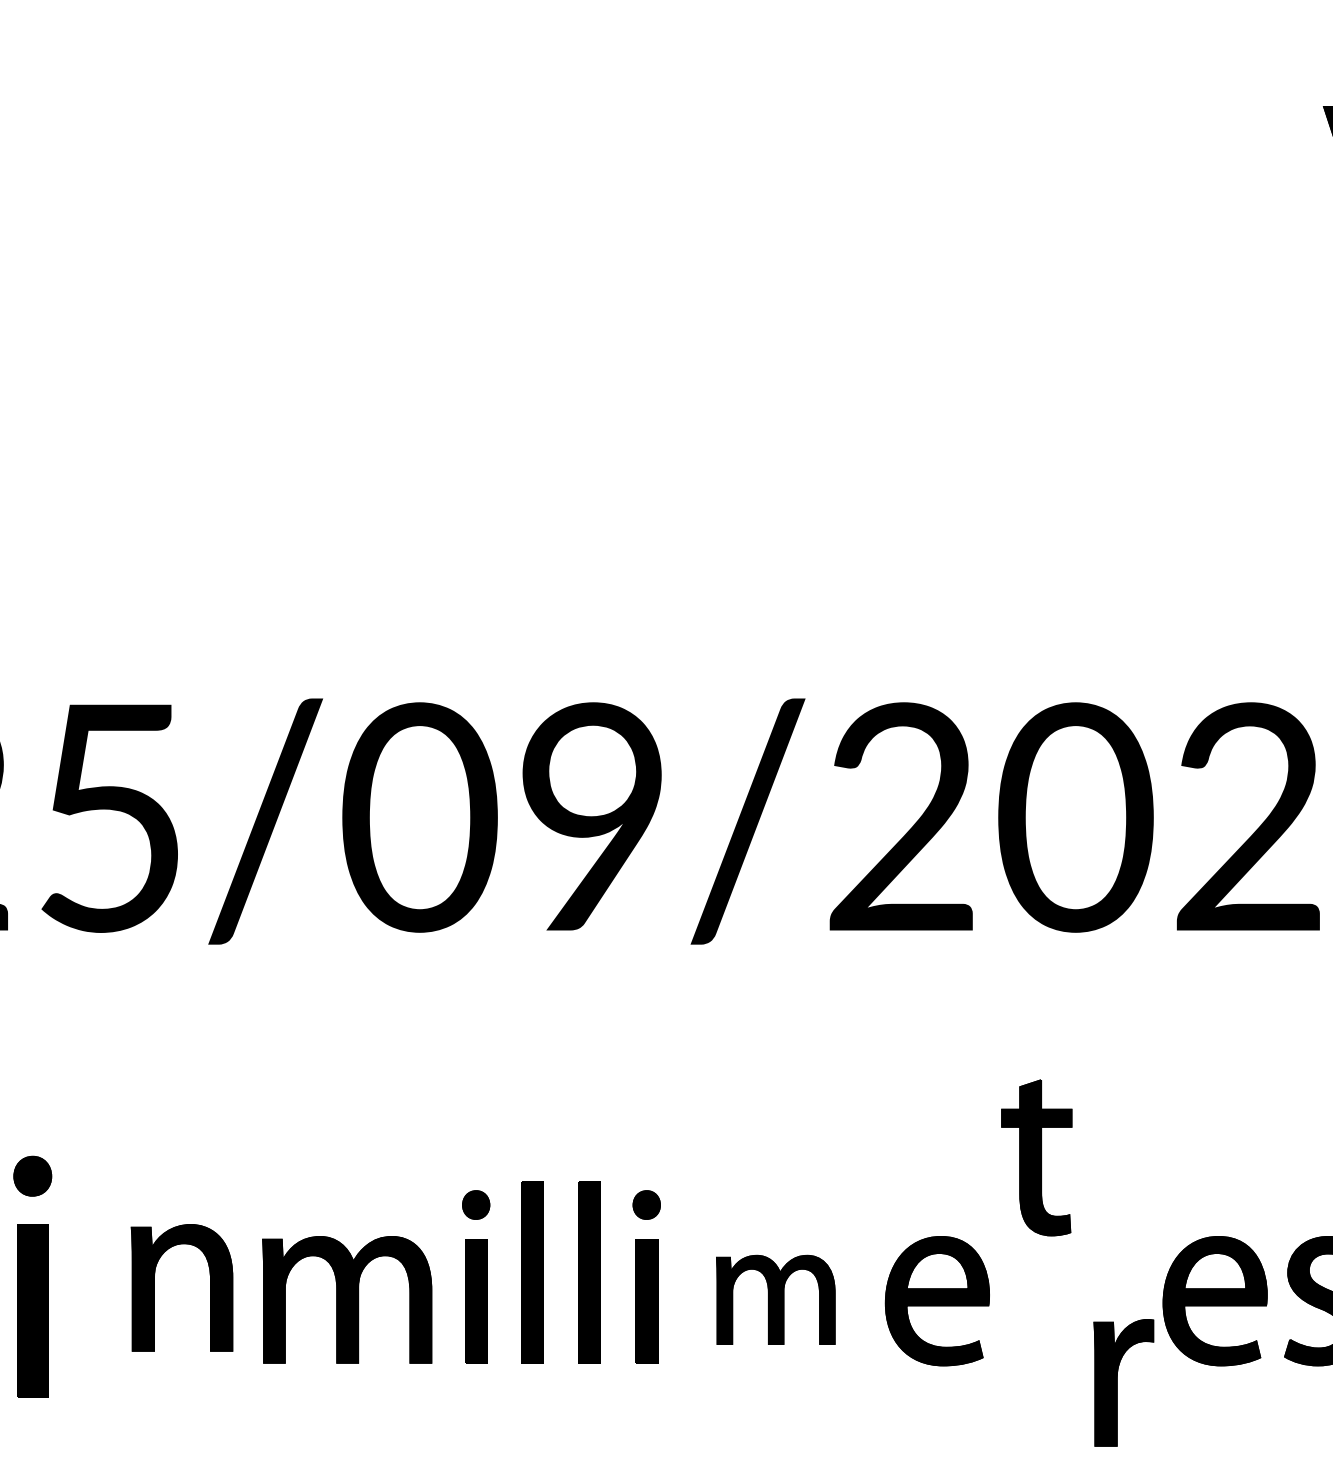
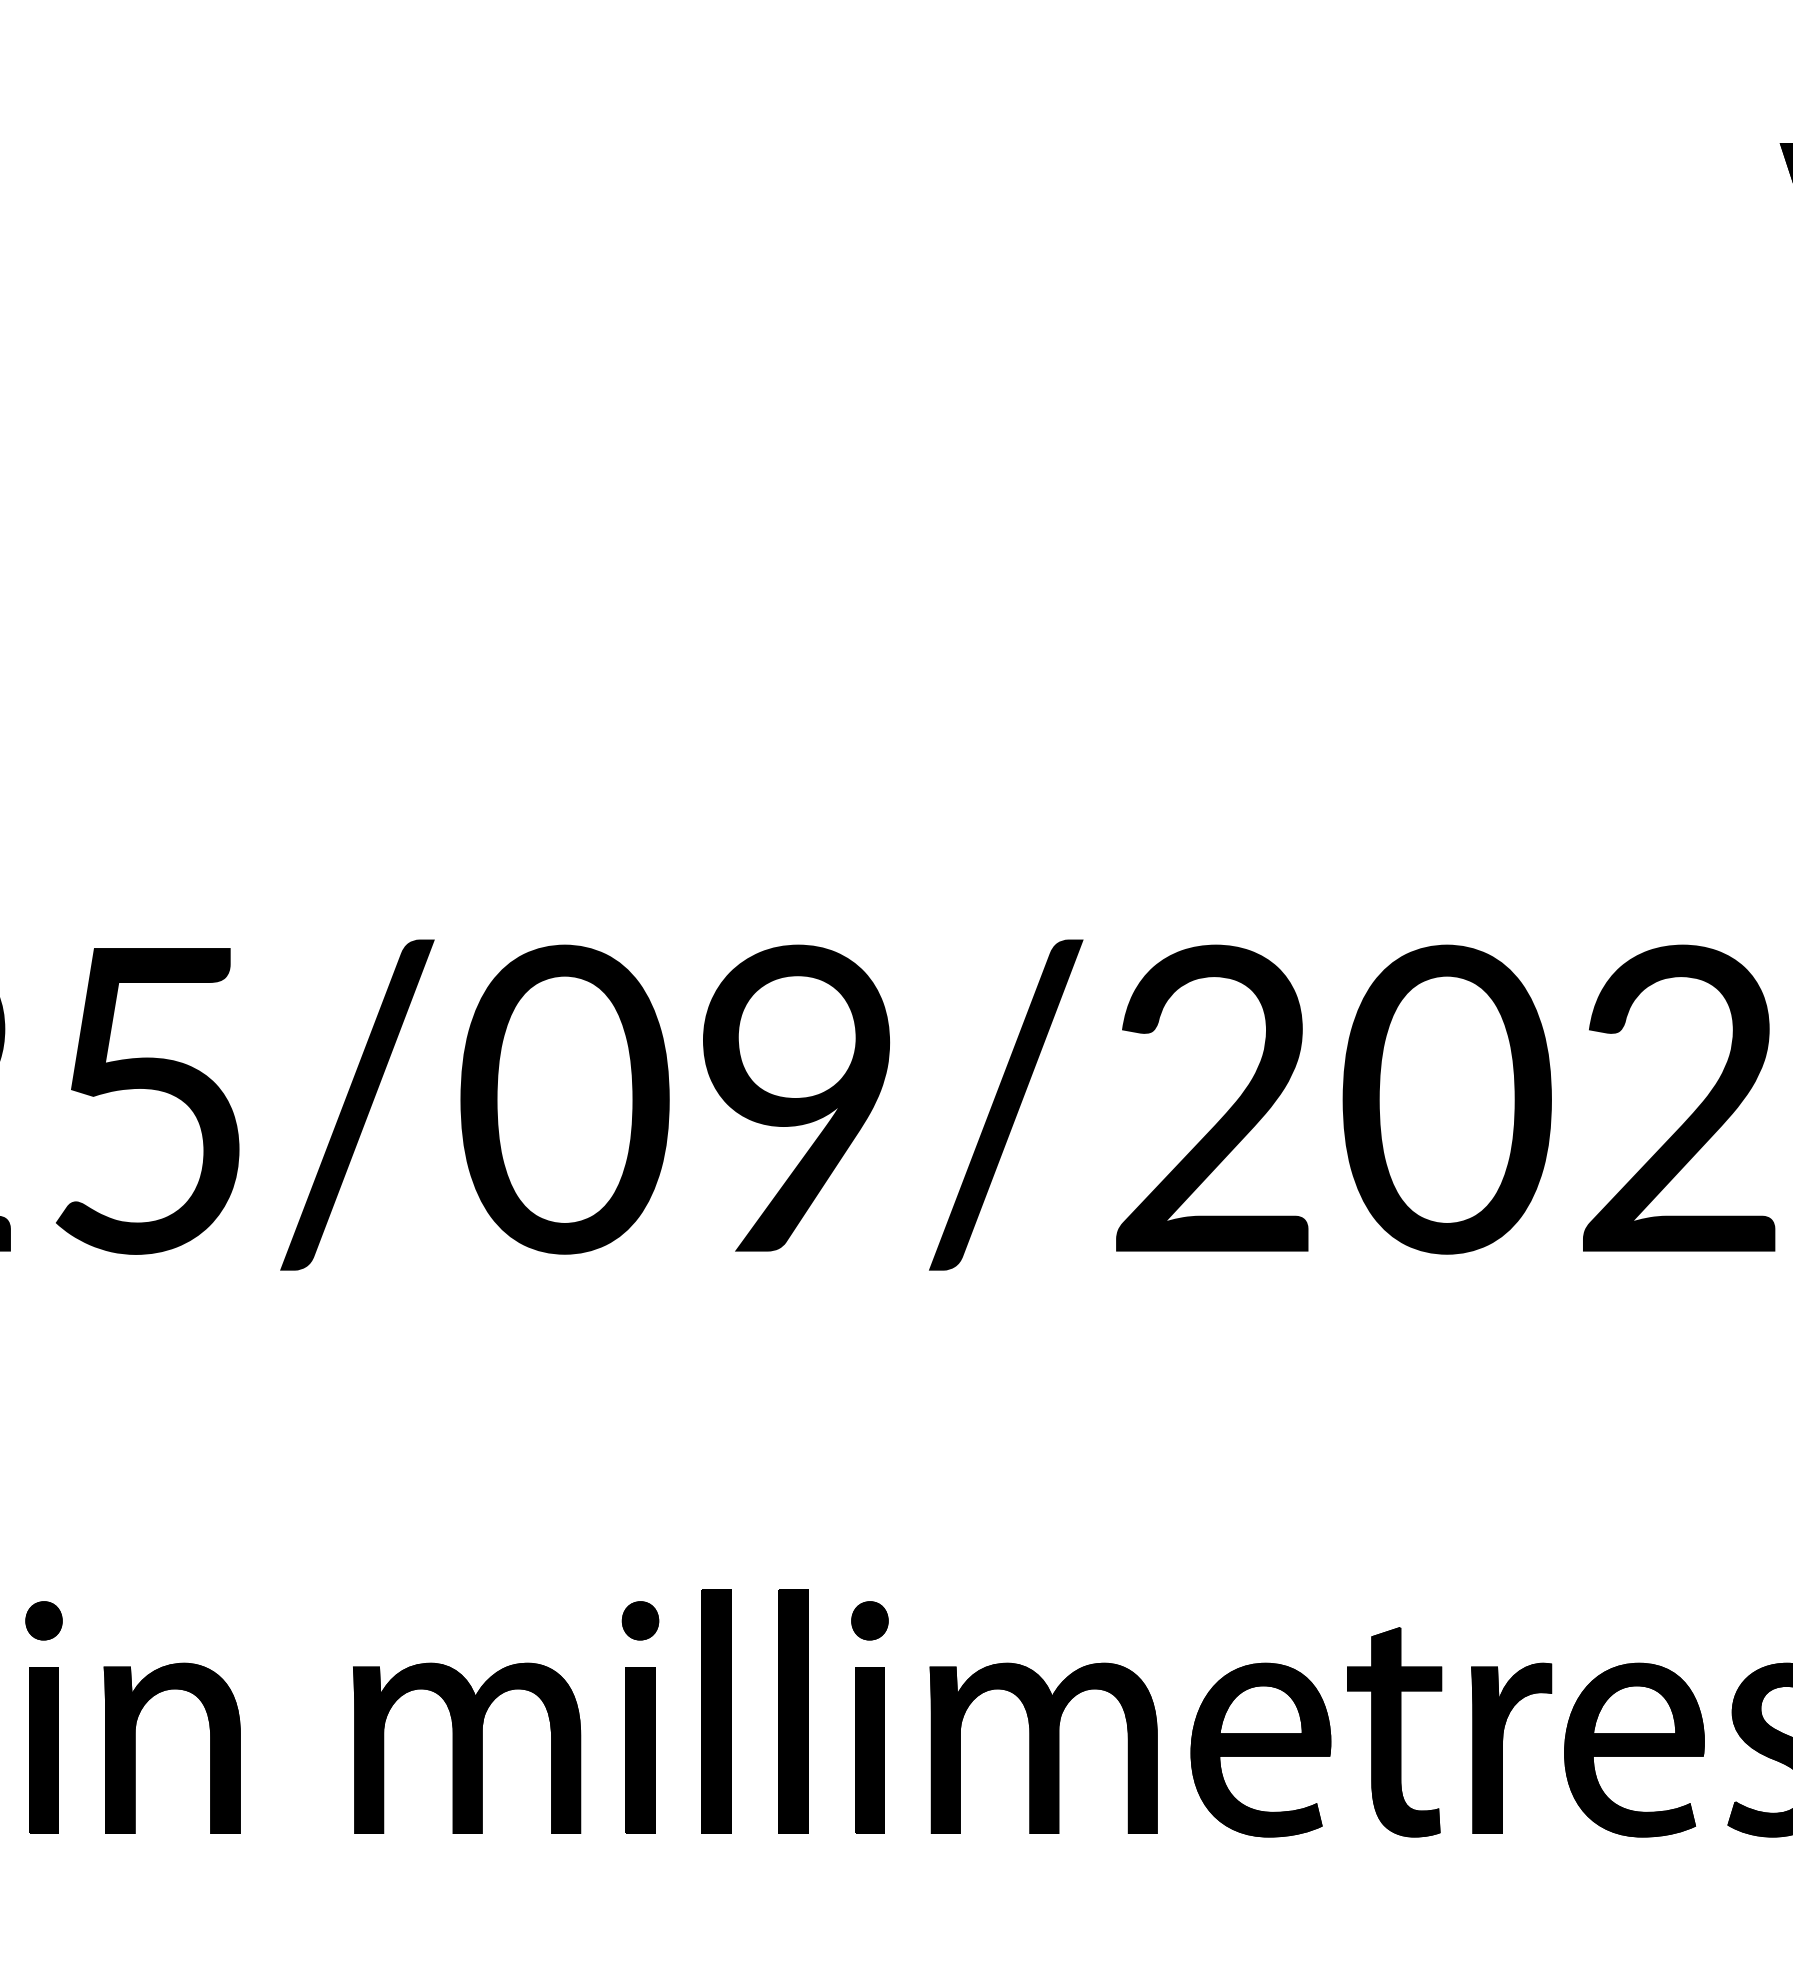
part: (1036, 1157) -> (1394, 1731), moved
part: (32, 1276) -> (43, 1716), size x0.71
part: (154, 1287) -> (135, 1747), moved
part: (775, 1299) -> (1043, 1747), size x1.43
part: (1123, 1382) -> (1511, 1747), moved

